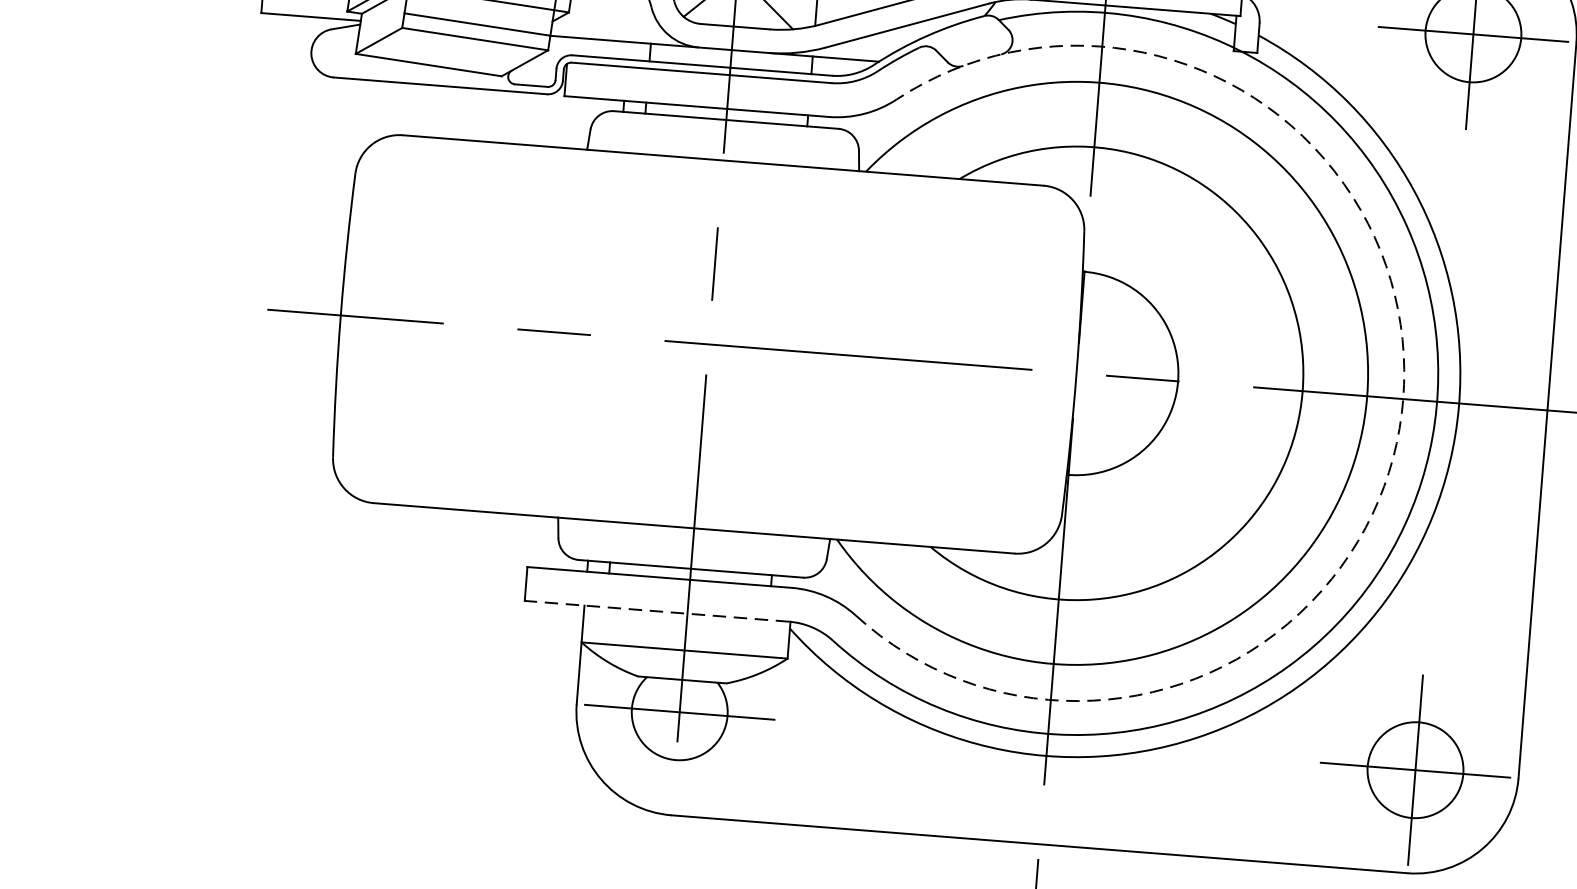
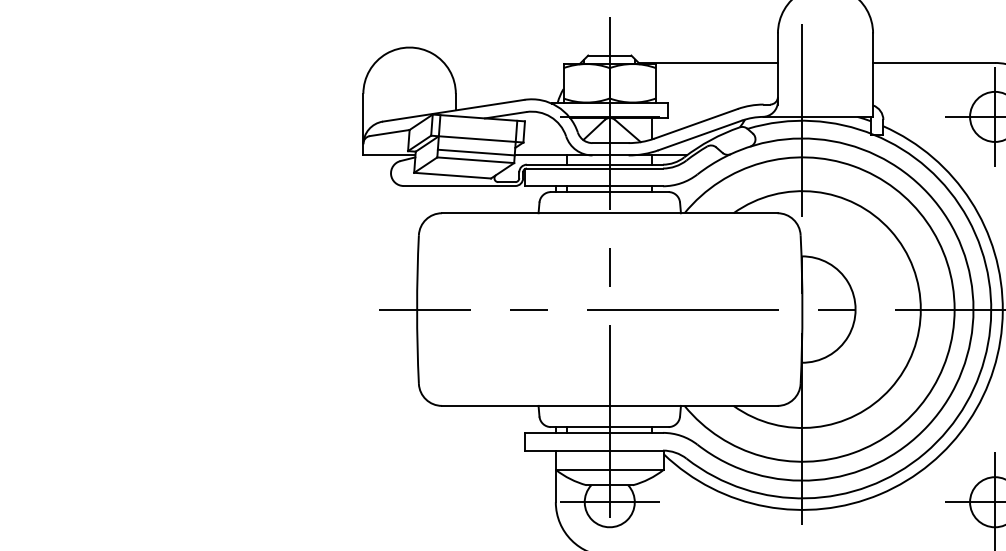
arc: (1403, 398) -> (973, 309), dashed -> solid
line: (656, 611) -> (593, 450), dashed -> solid

